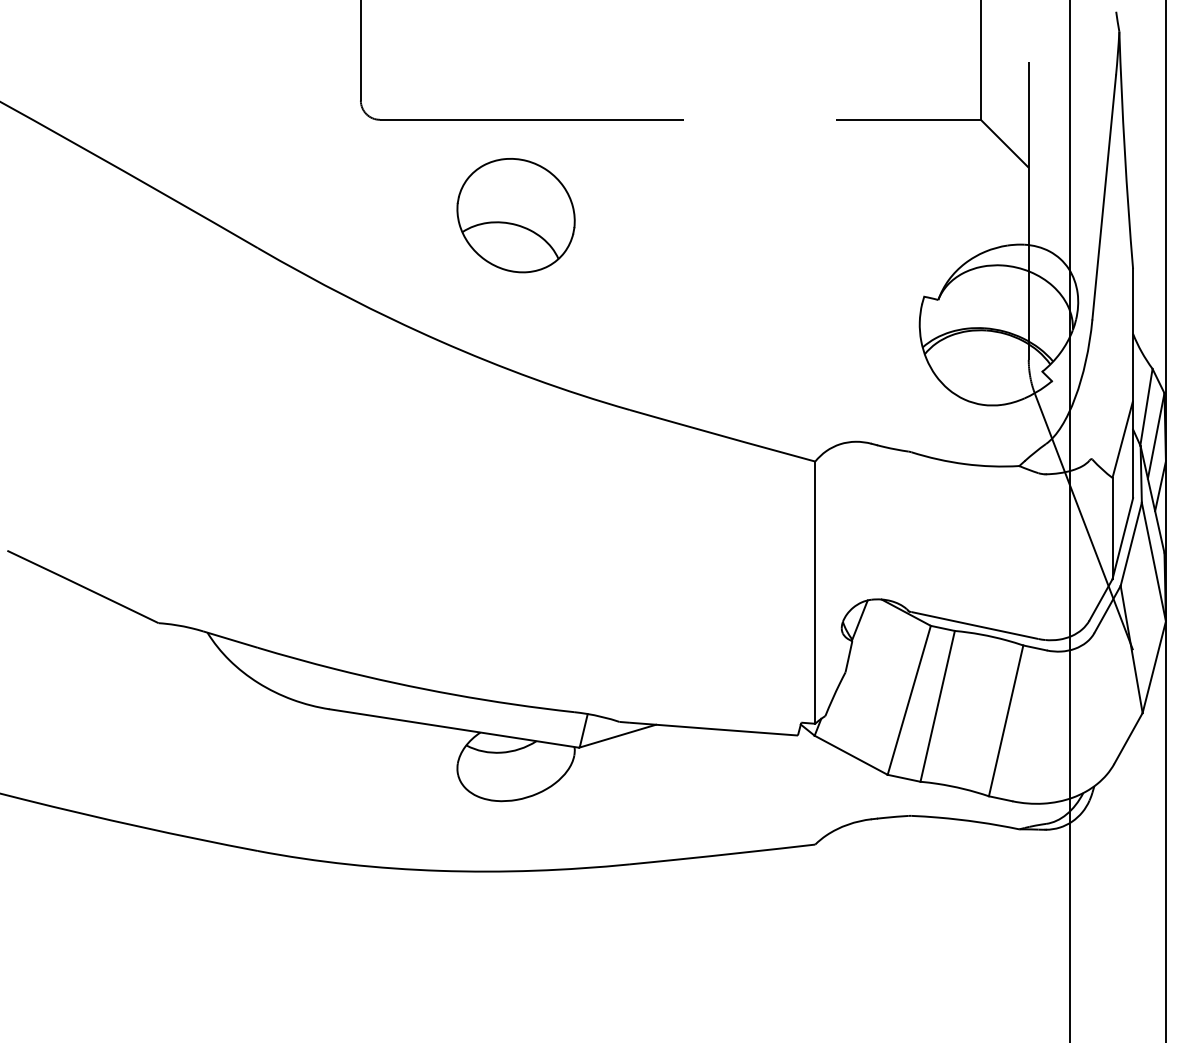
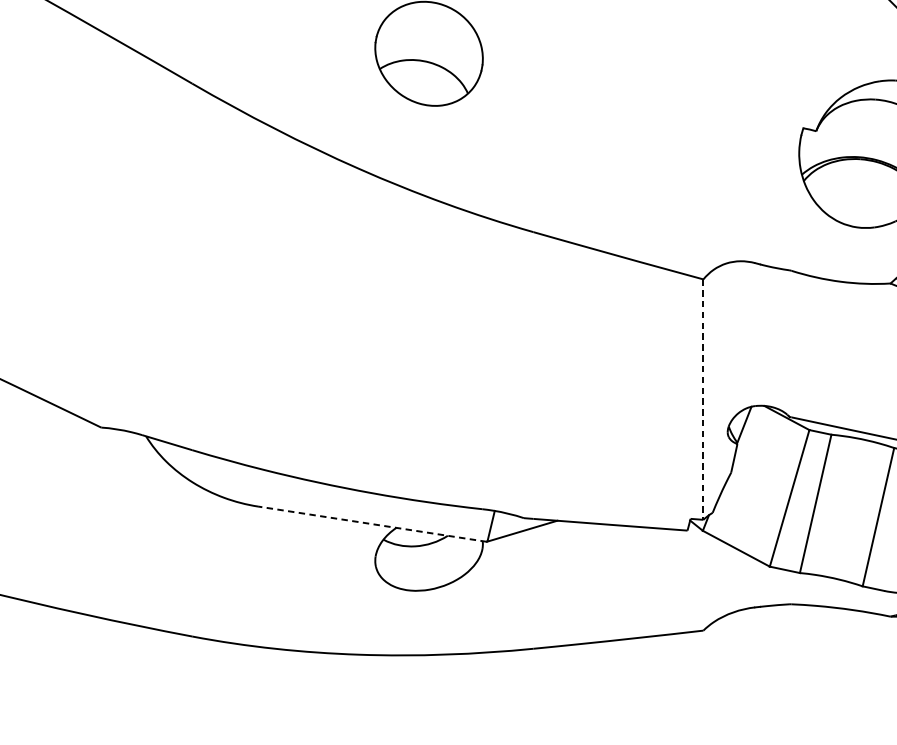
line: (815, 593) -> (703, 400), solid -> dashed
line: (453, 728) -> (371, 524), solid -> dashed

